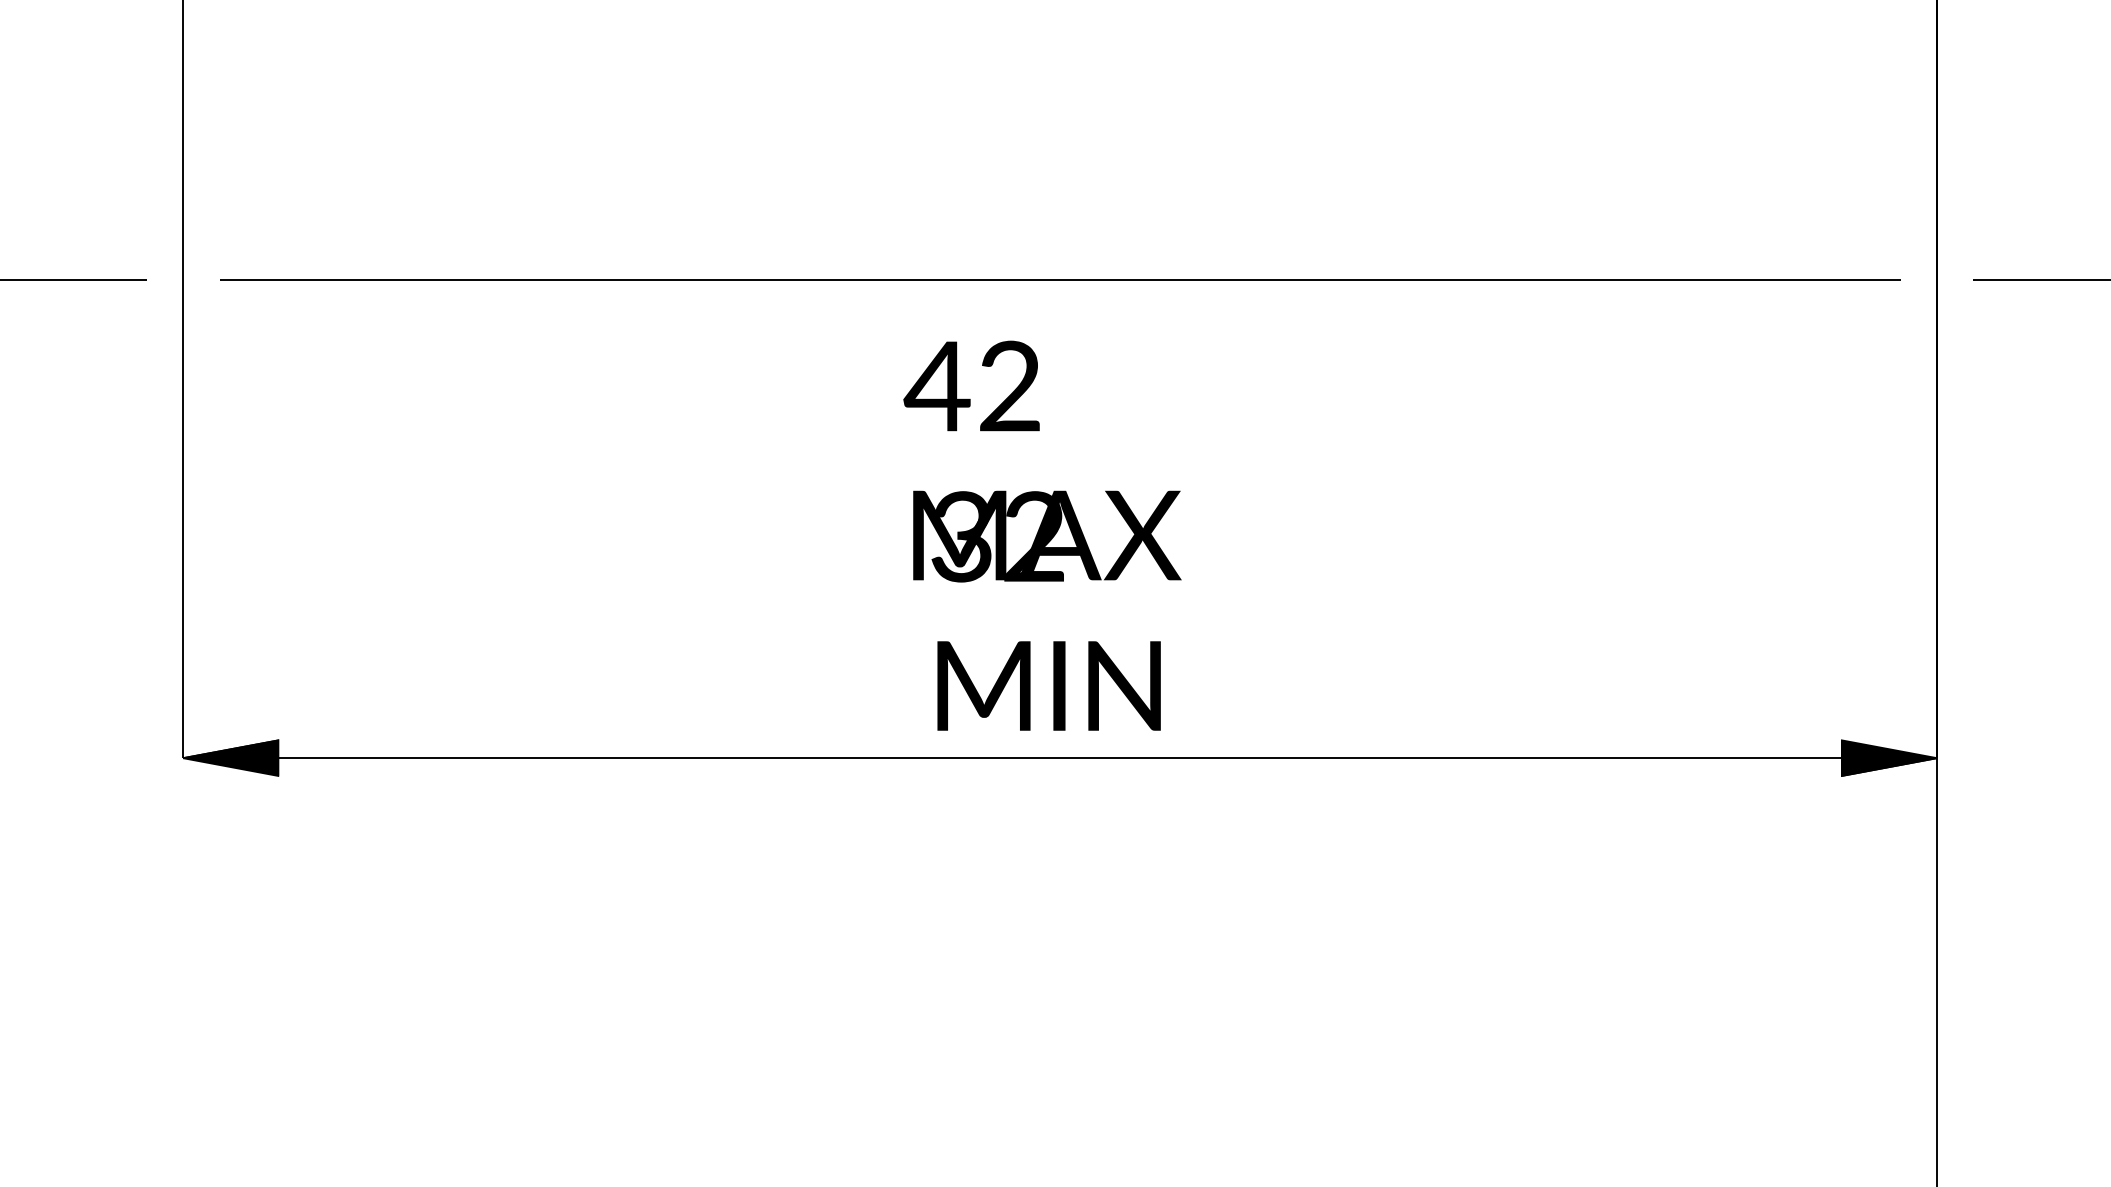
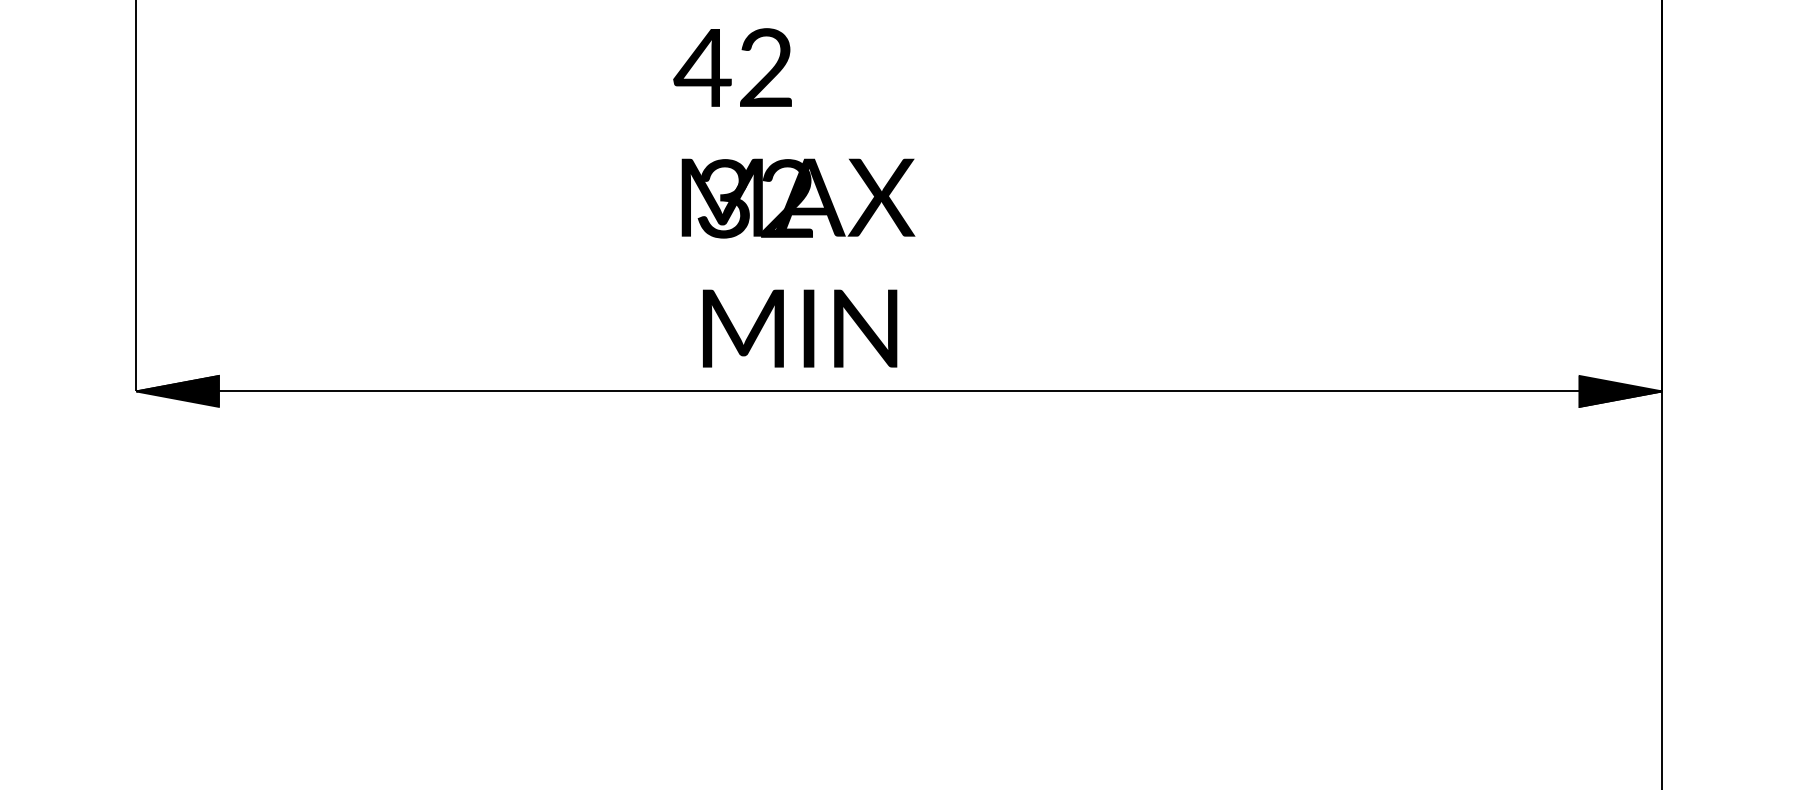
text: (1042, 535) -> (794, 197), moved

